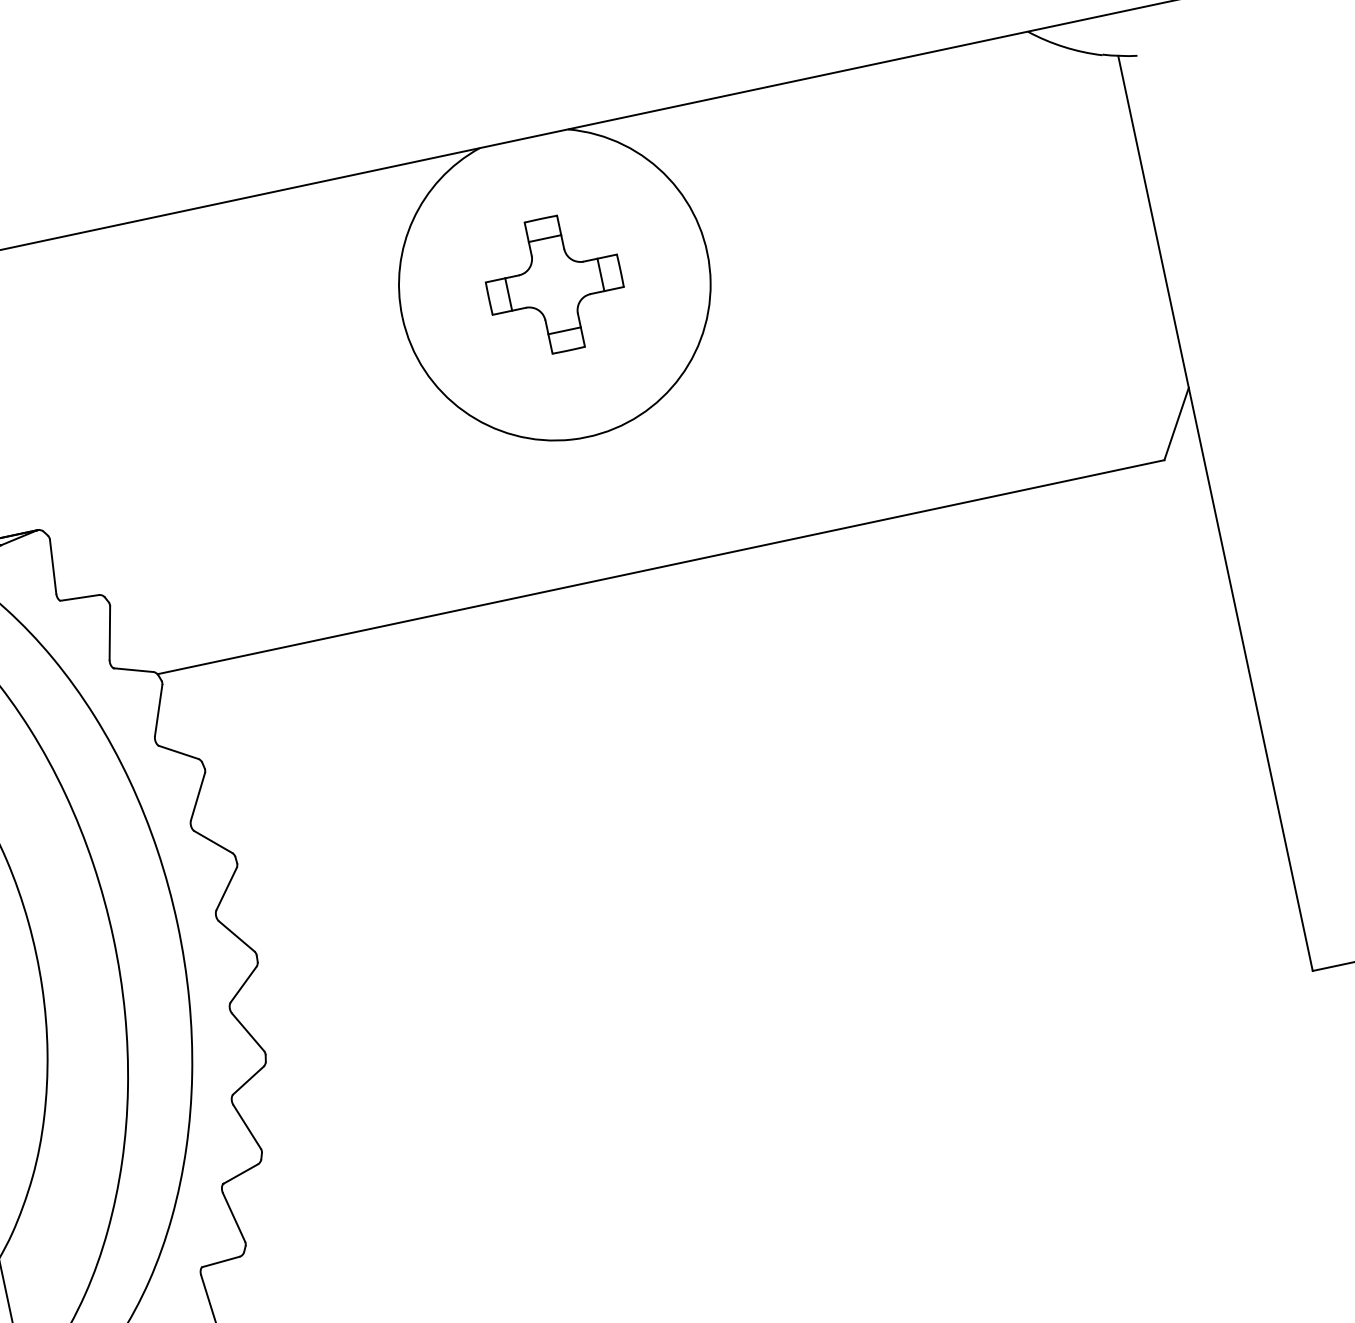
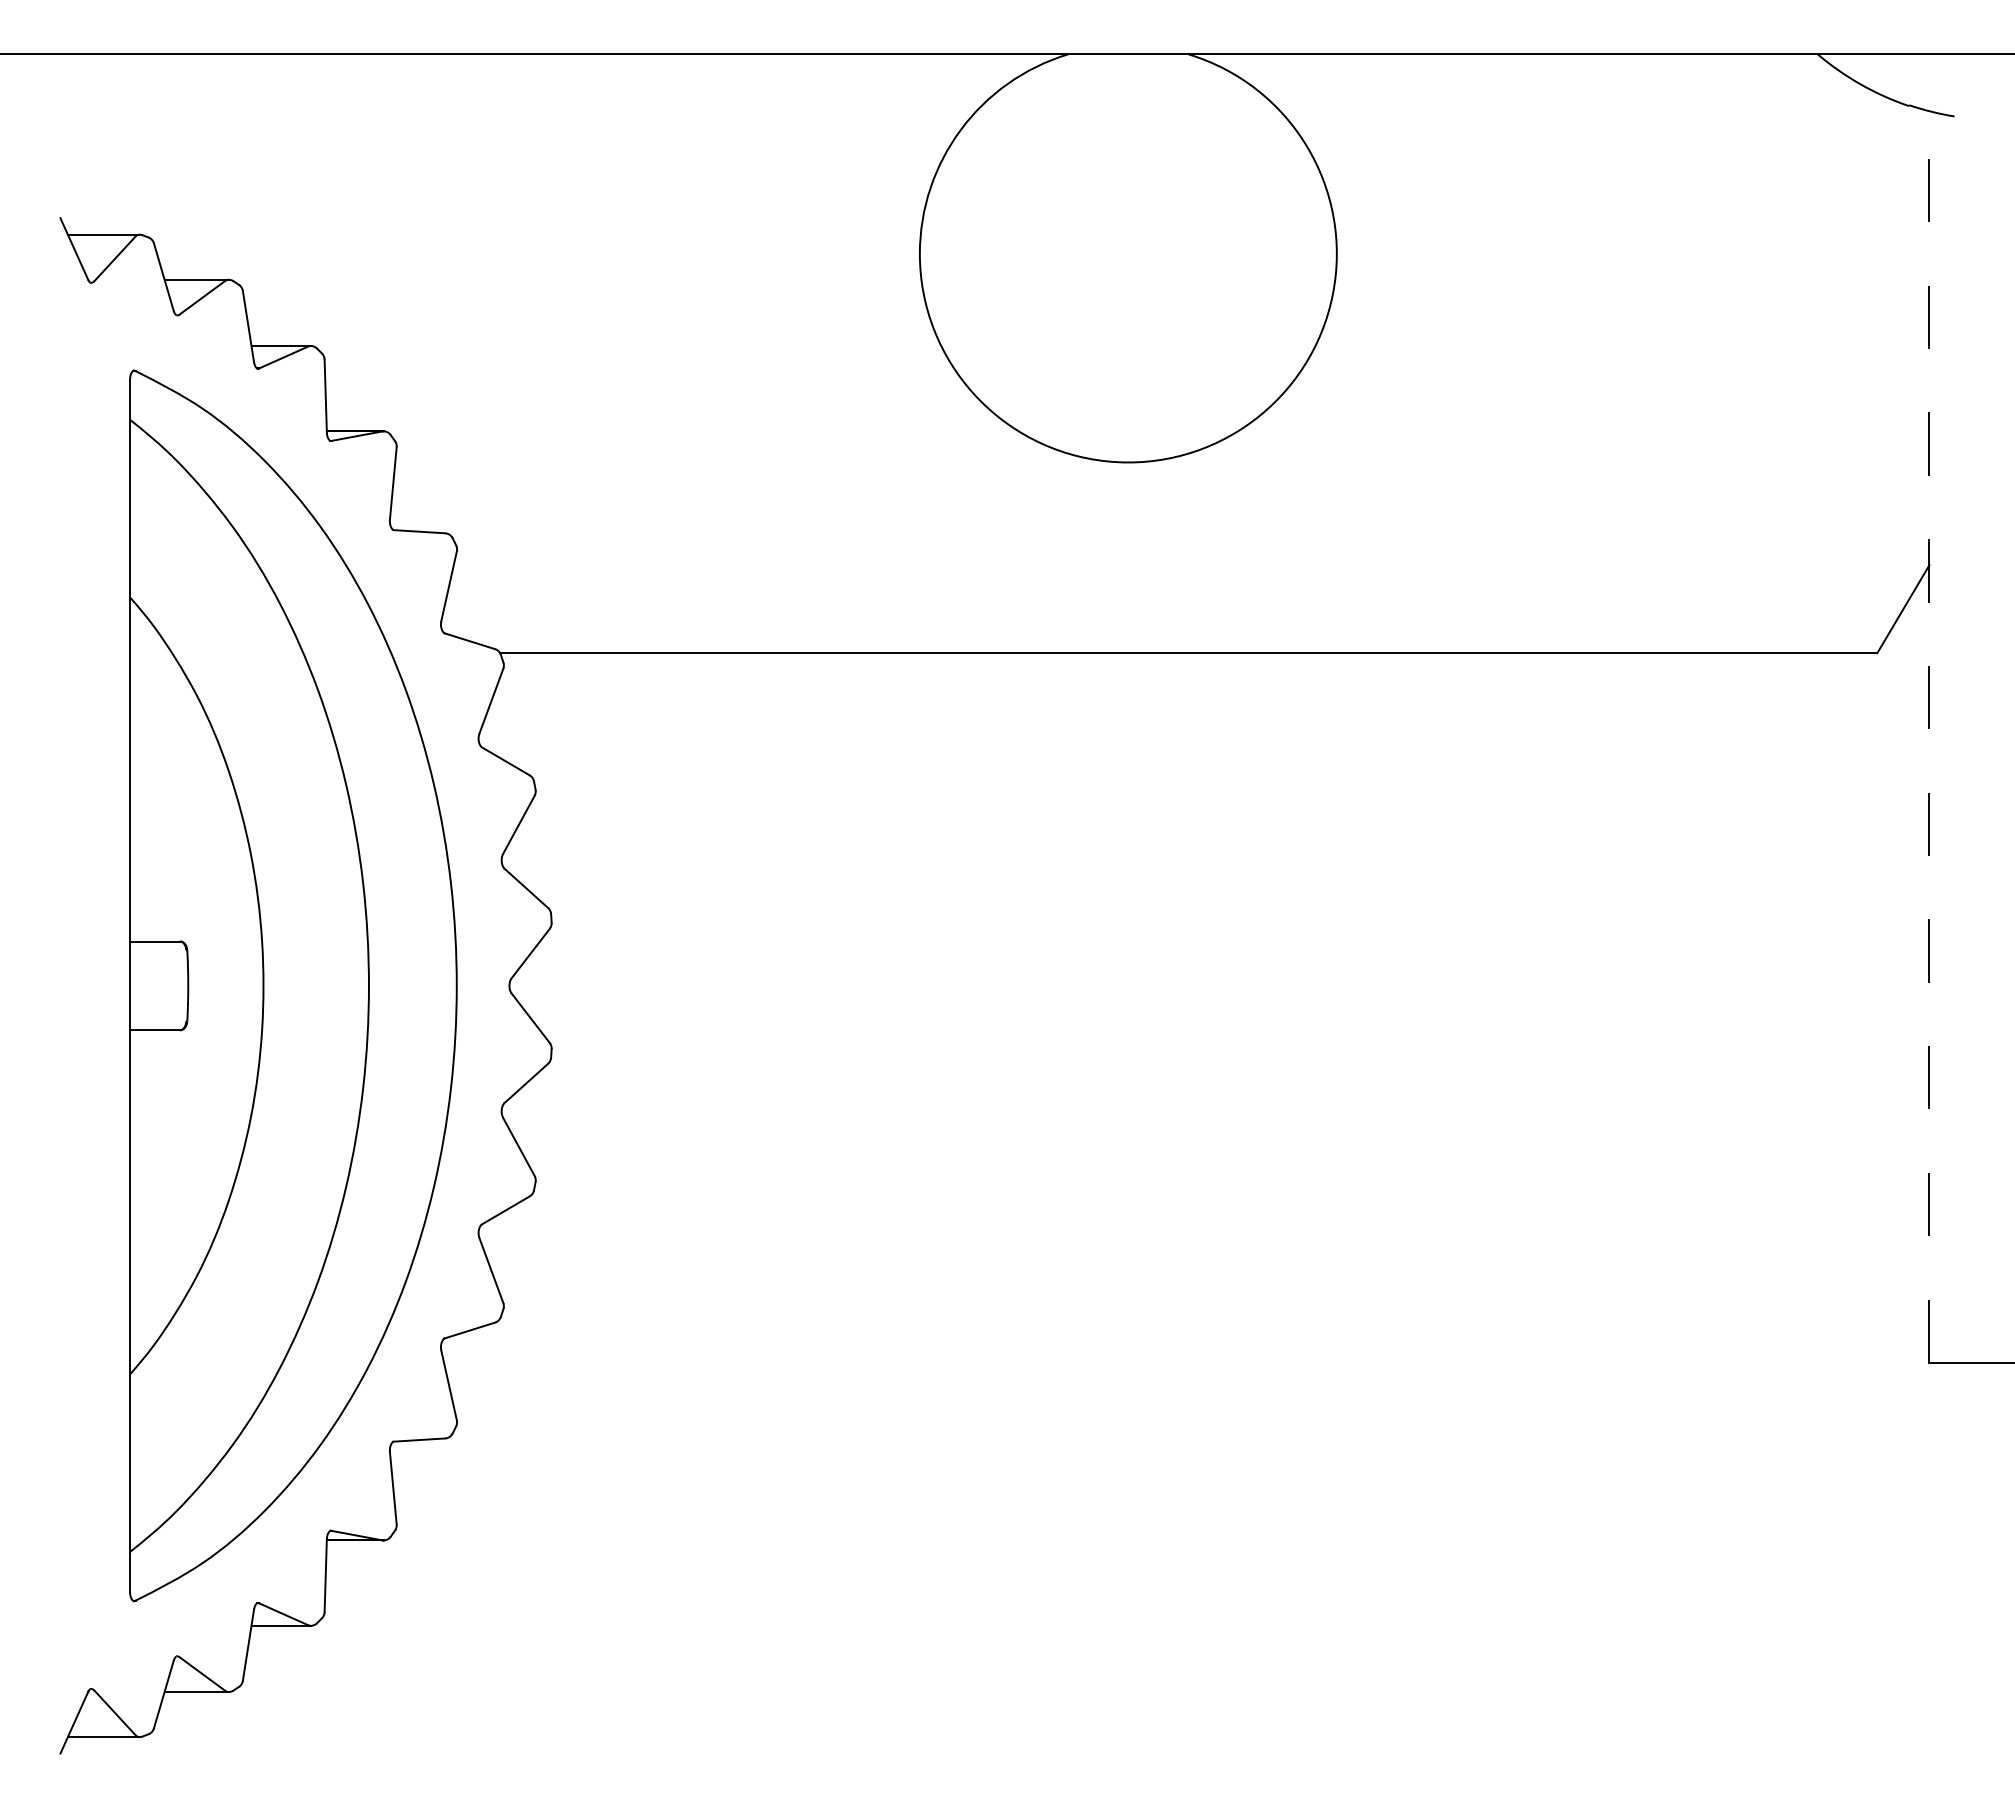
part: (554, 284) -> (1128, 253), removed
line: (1215, 513) -> (1929, 737), solid -> dashed

